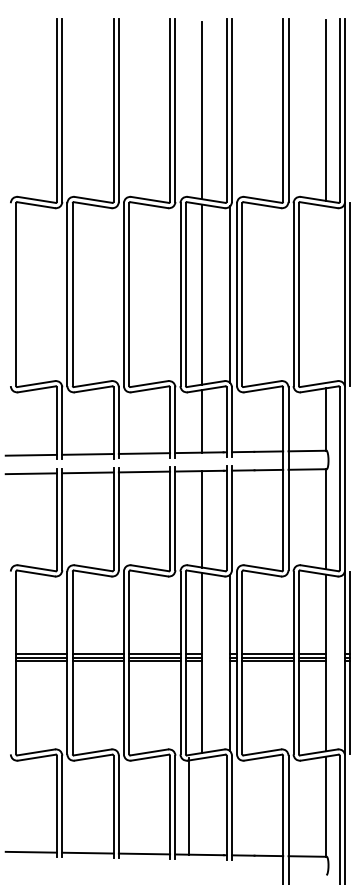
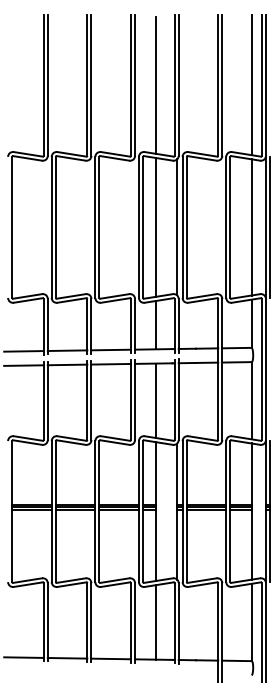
line: (326, 294) -> (251, 227), added
line: (189, 806) -> (155, 622), moved

